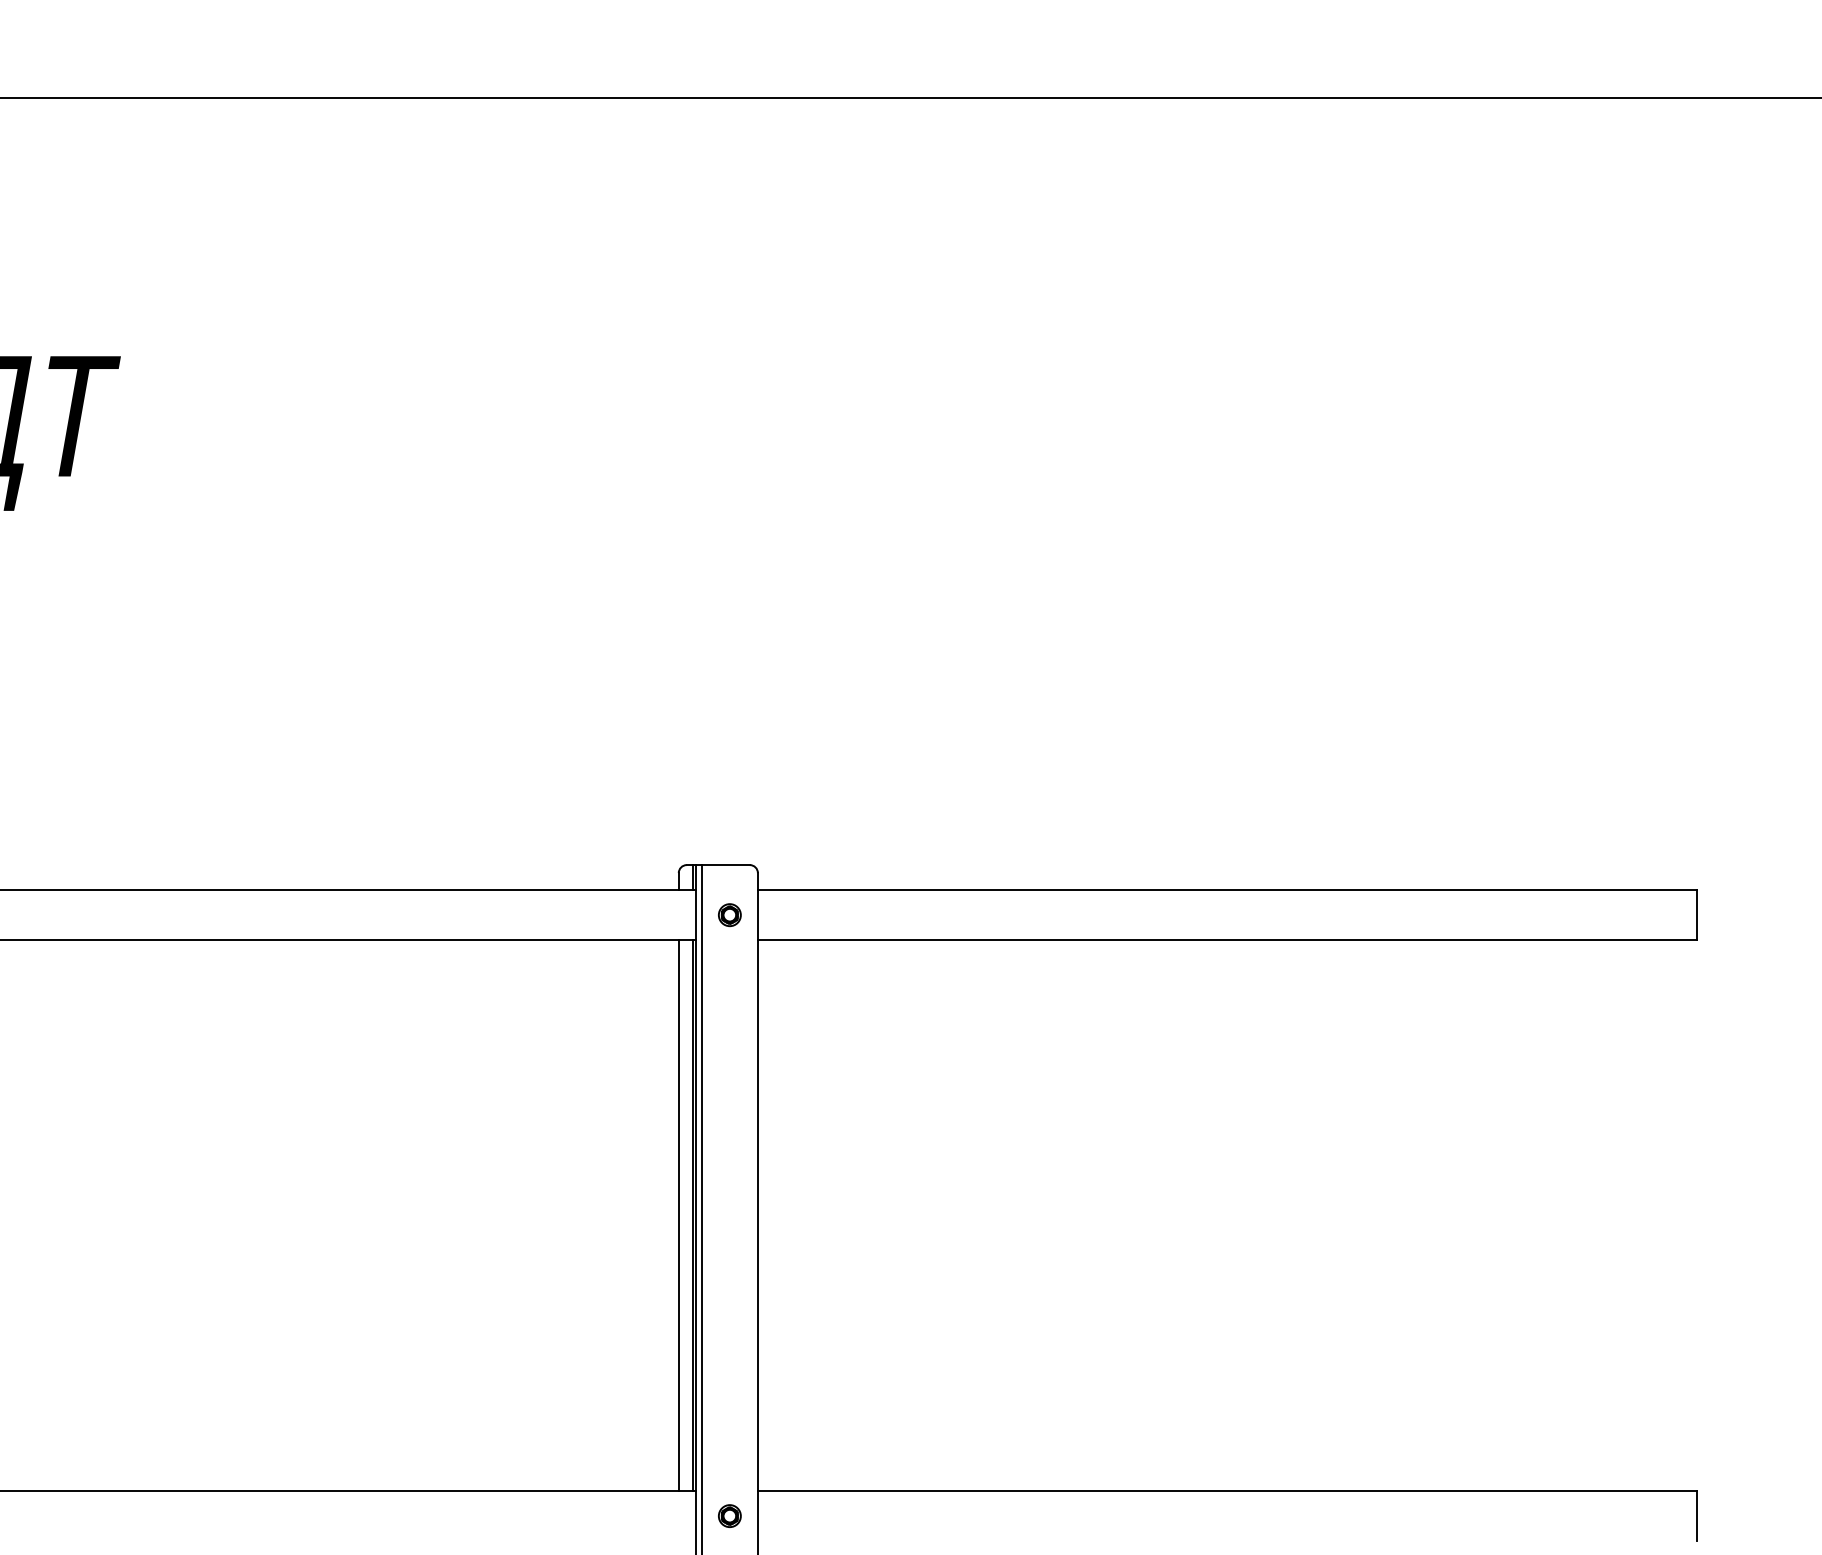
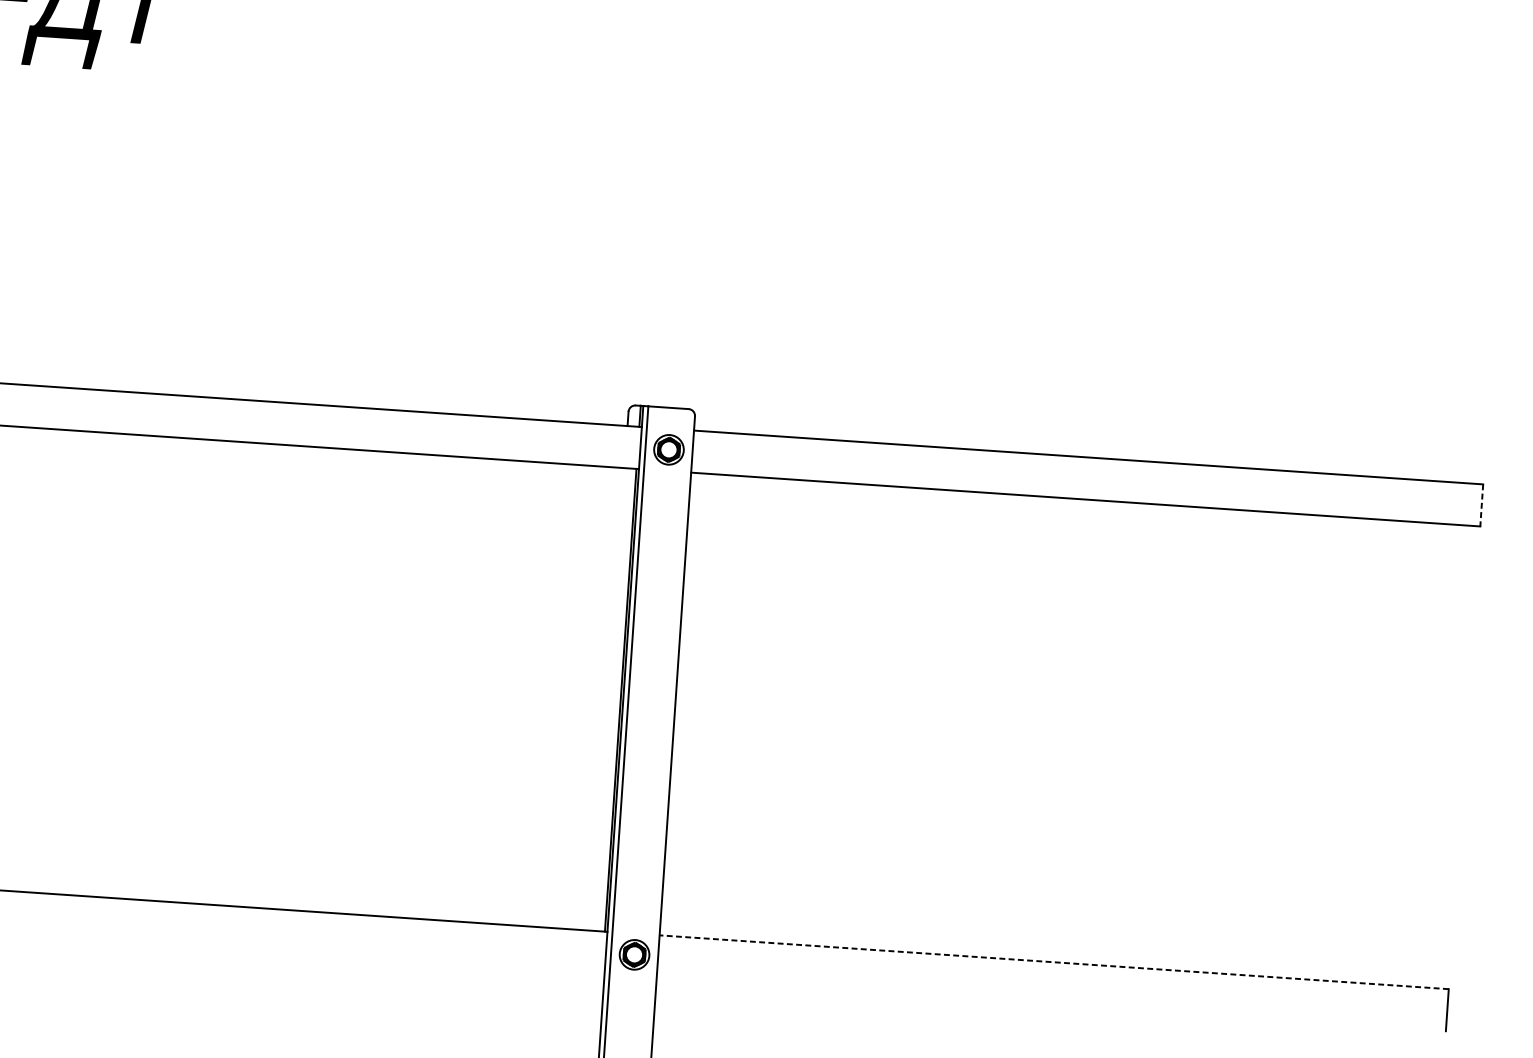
part: (729, 915) -> (668, 450), size x1.6
line: (1697, 915) -> (1481, 505), solid -> dashed
line: (678, 1215) -> (608, 699), removed
line: (1227, 1491) -> (1054, 962), solid -> dashed
part: (729, 1515) -> (634, 954), size x1.6

